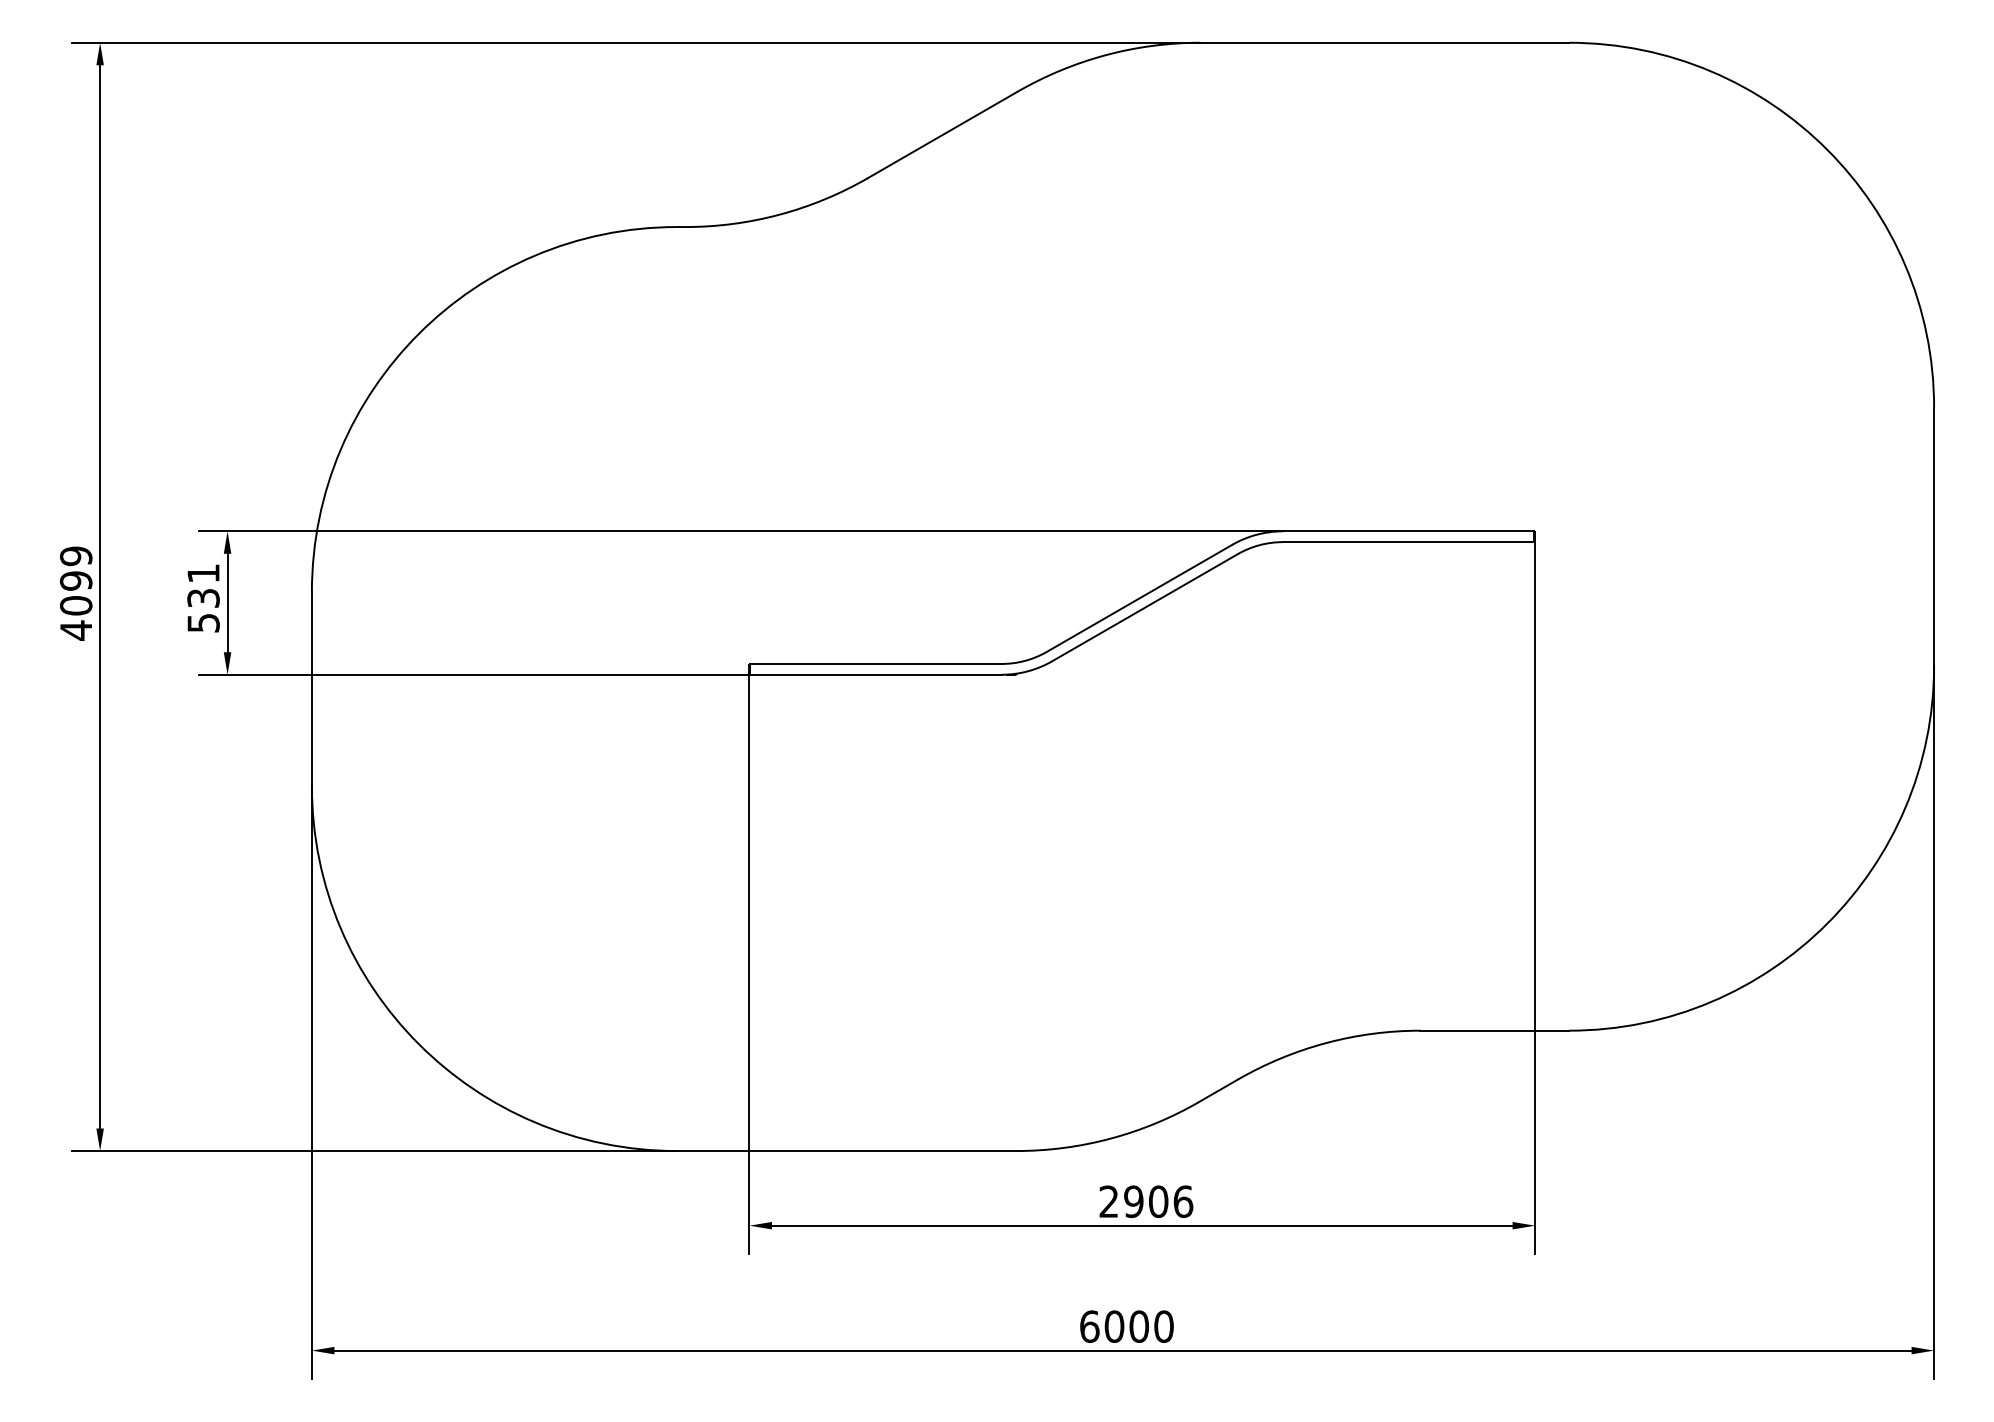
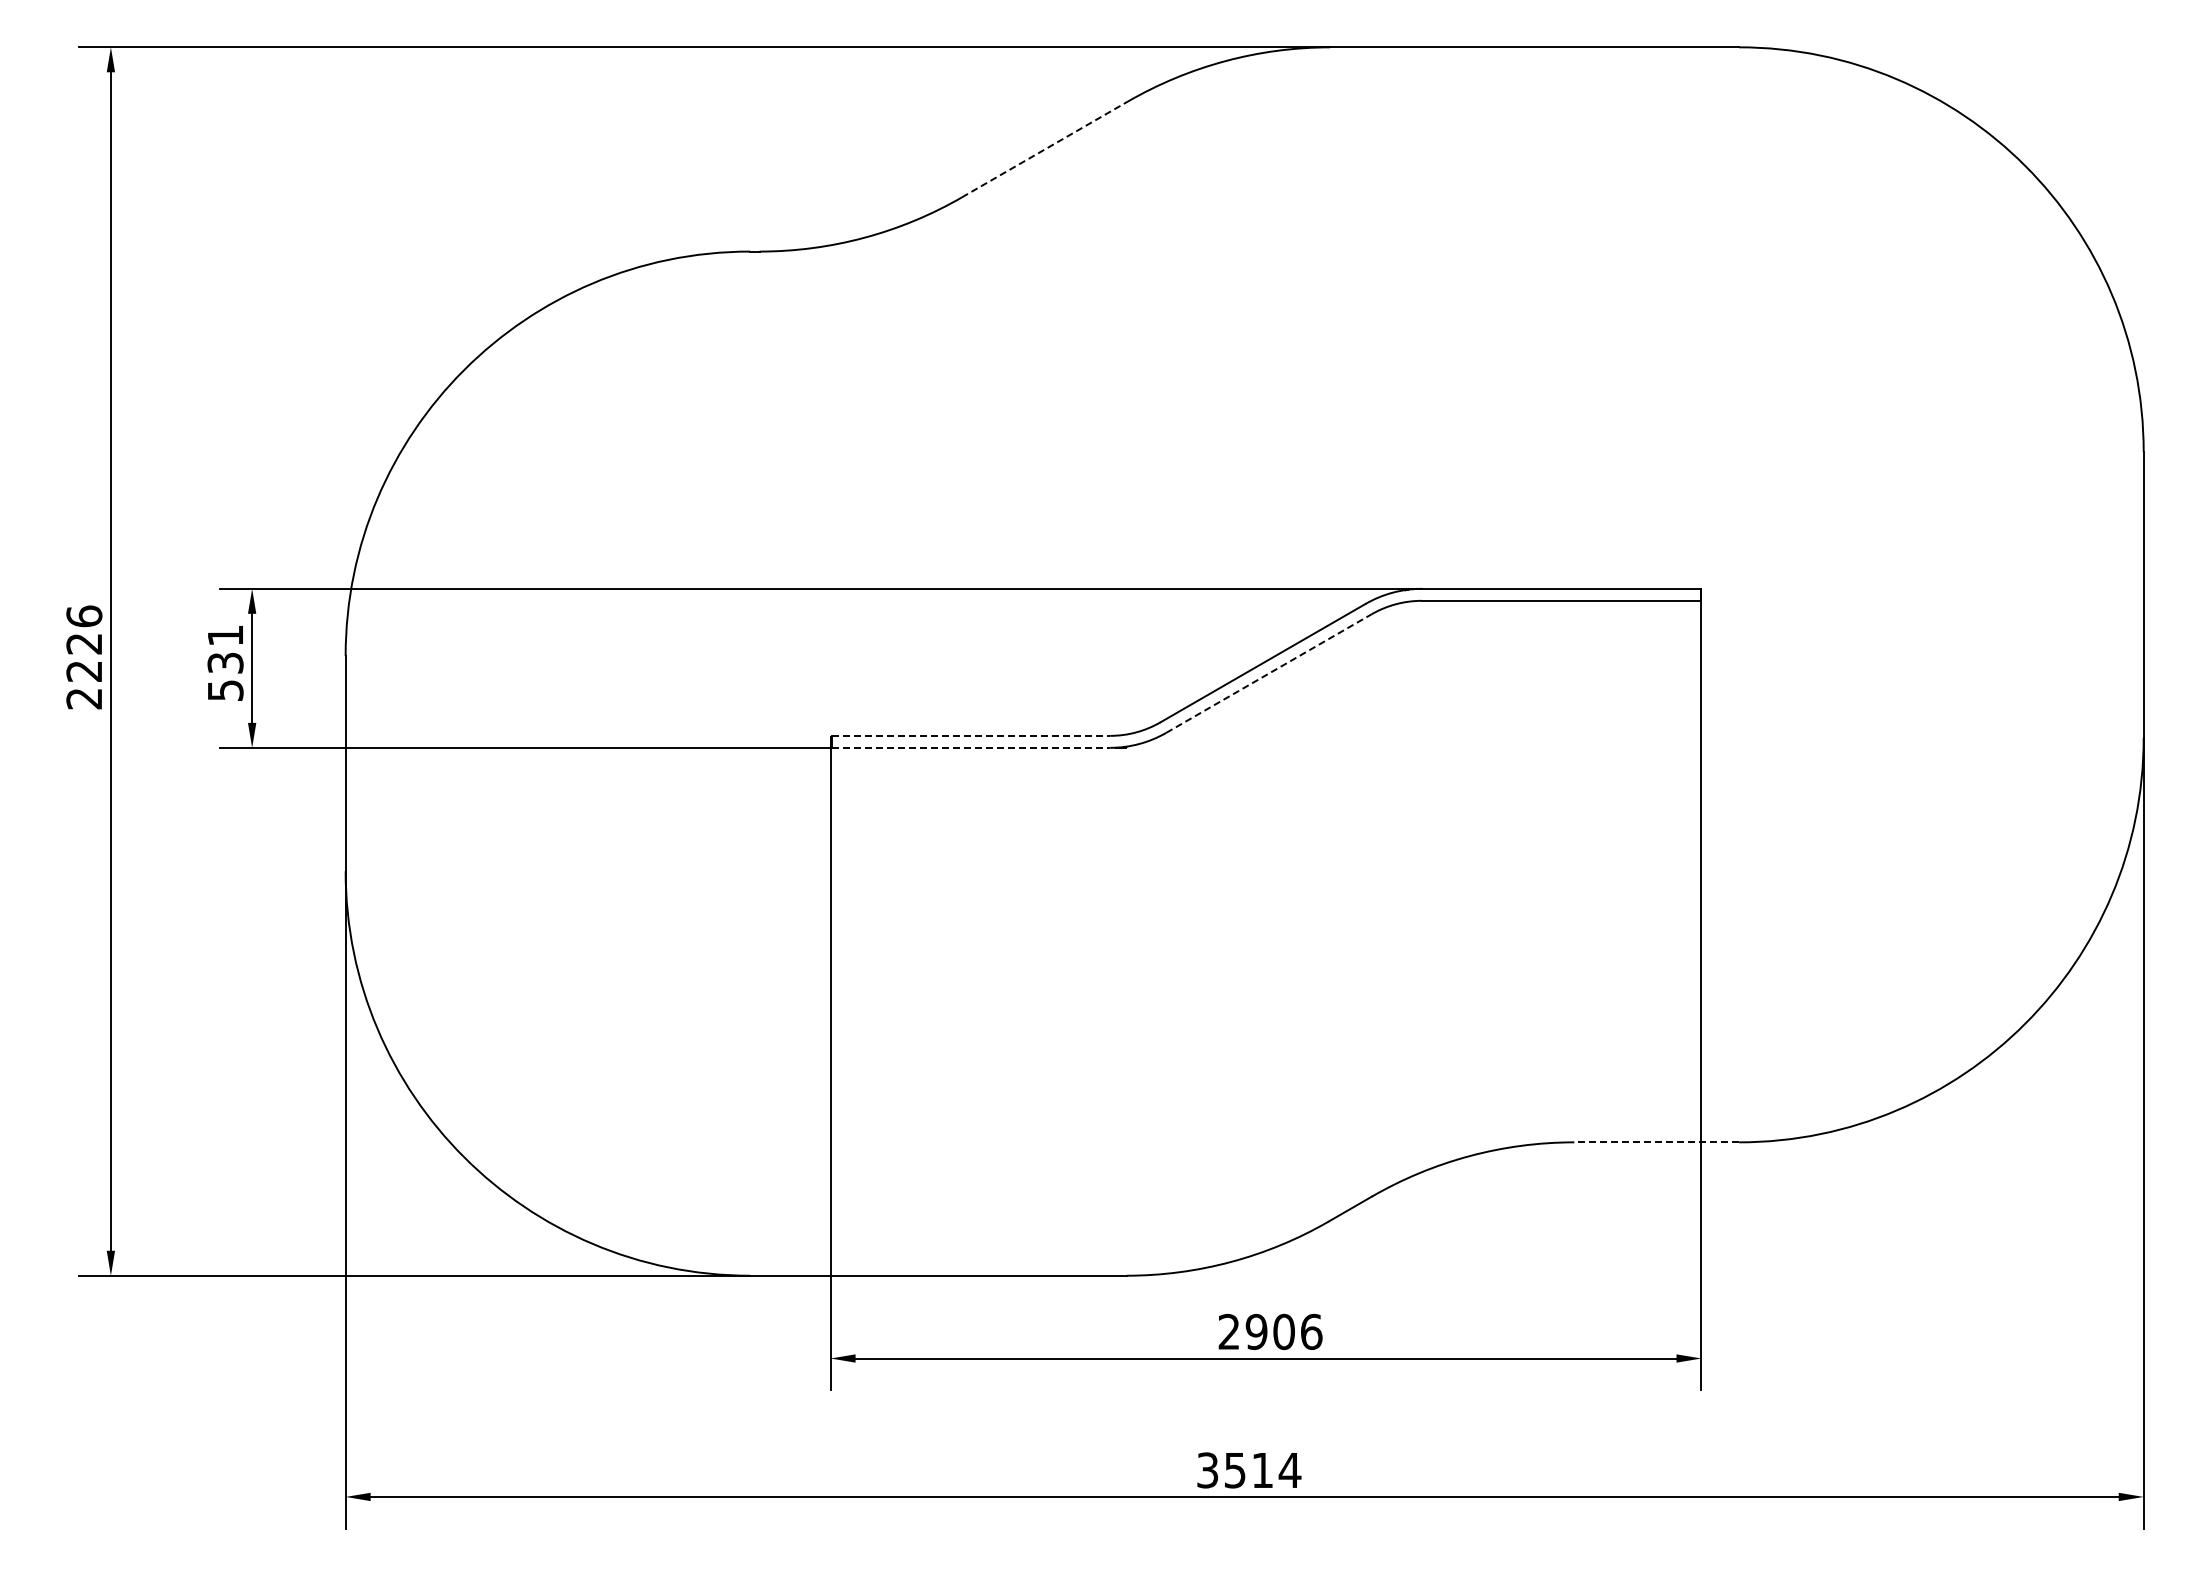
line: (942, 134) -> (1044, 149), solid -> dashed
text: (76, 593) -> (84, 657), 4099 -> 2226
line: (1145, 607) -> (1269, 673), solid -> dashed
line: (876, 663) -> (971, 735), solid -> dashed
line: (876, 674) -> (971, 747), solid -> dashed
line: (1494, 1030) -> (1656, 1142), solid -> dashed
text: (1127, 1326) -> (1249, 1470), 6000 -> 3514

